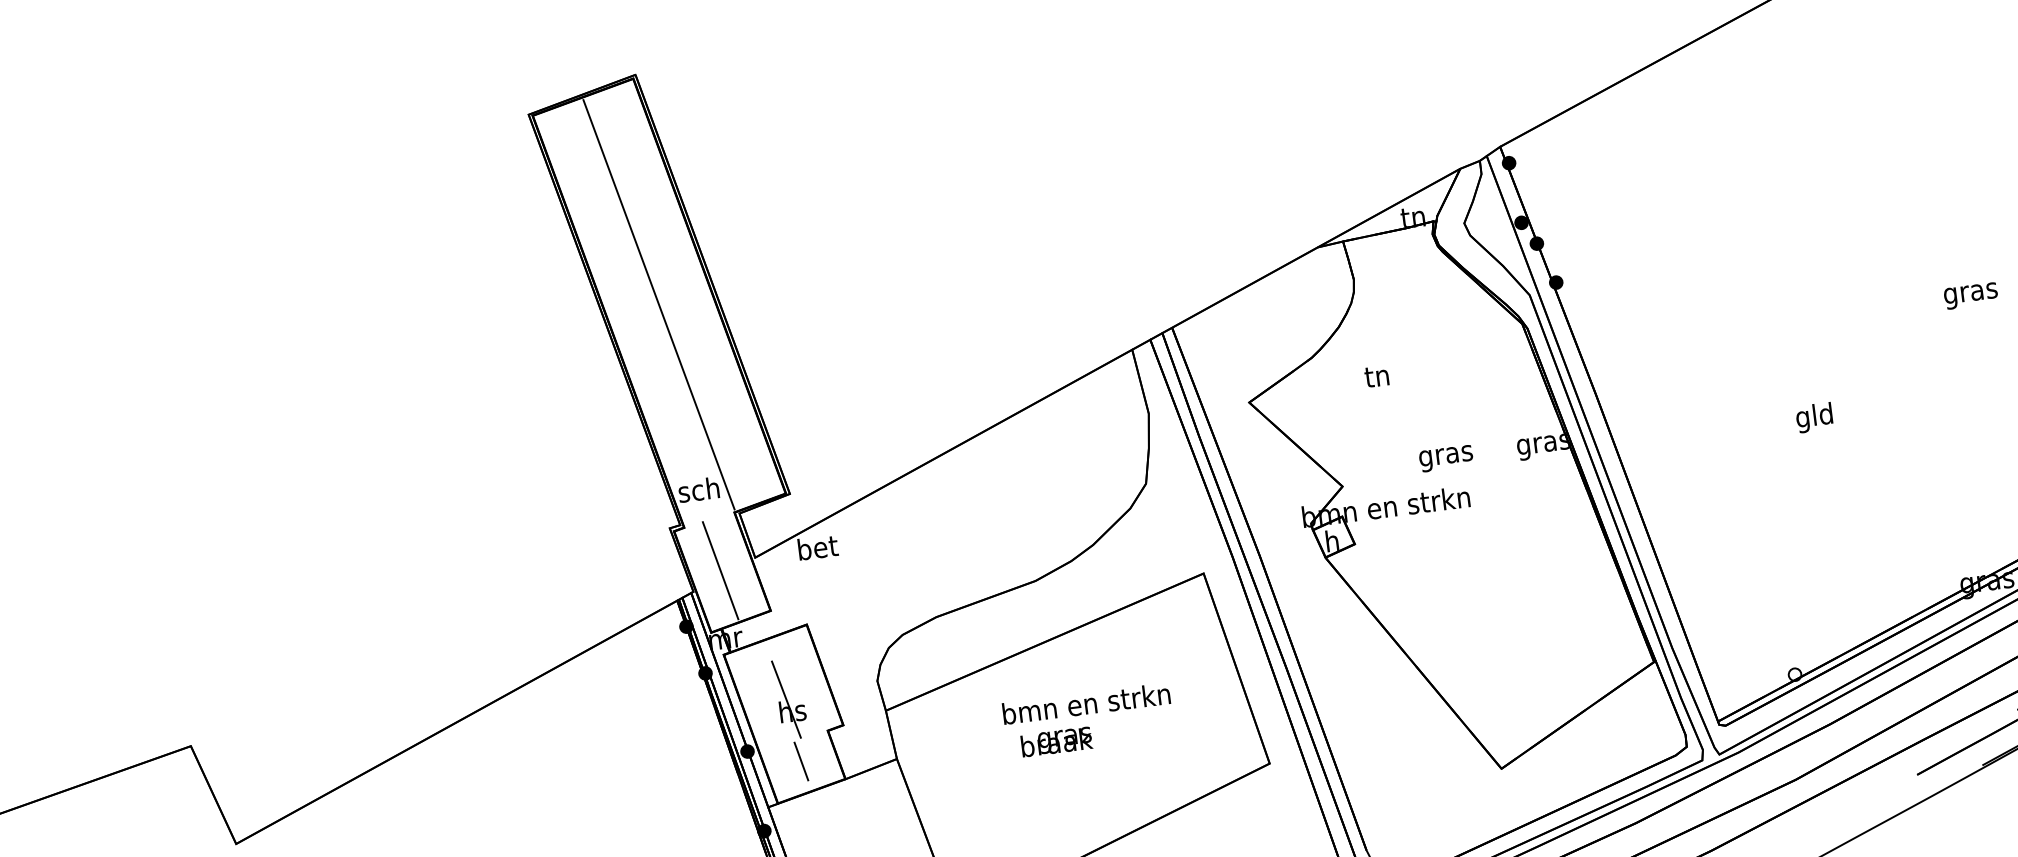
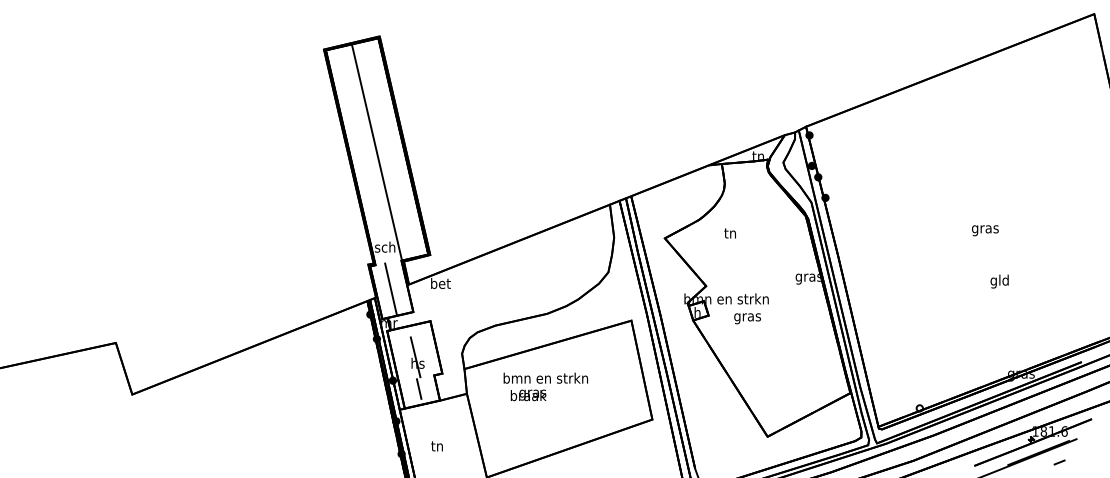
text: (1971, 295) -> (985, 230), moved
text: (1814, 417) -> (999, 281), moved
text: (1446, 458) -> (747, 318), moved
text: (1087, 720) -> (545, 386), moved

